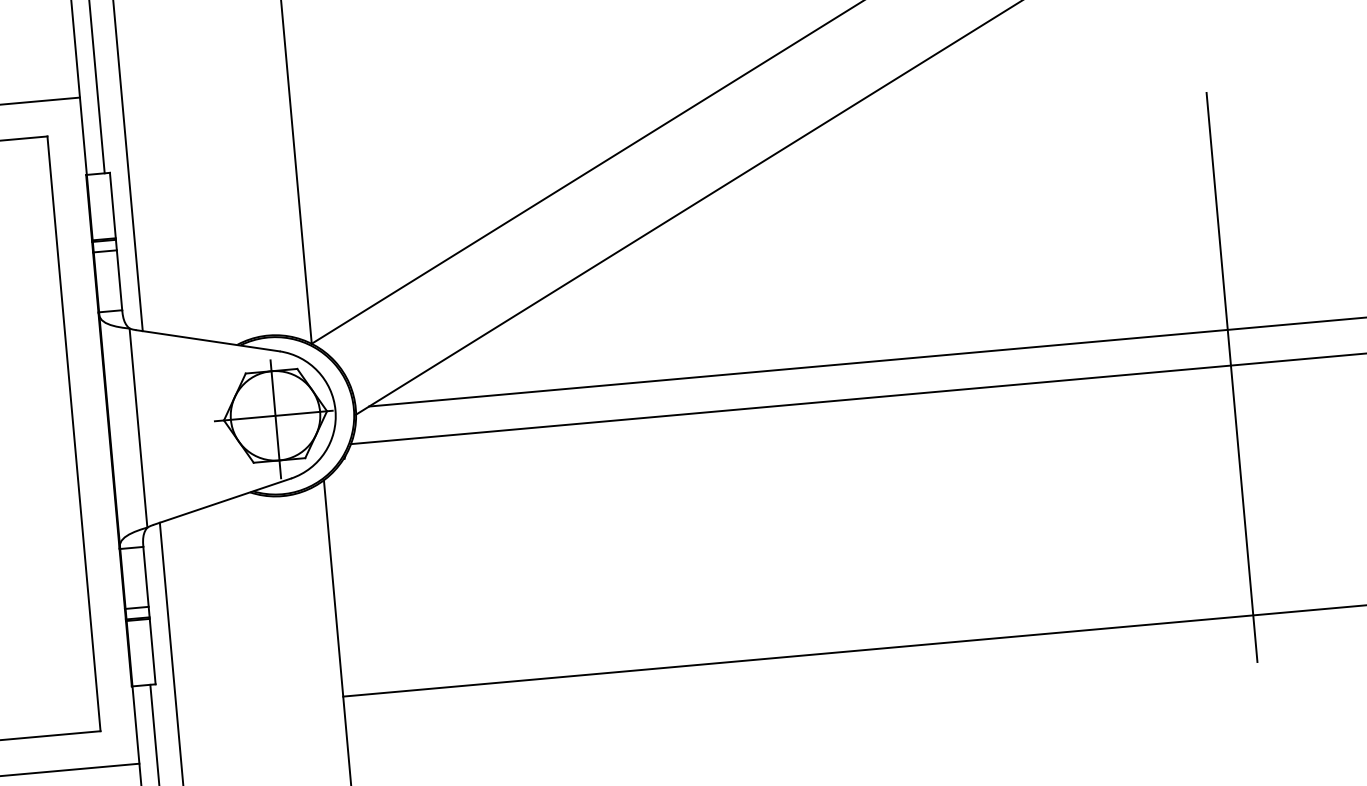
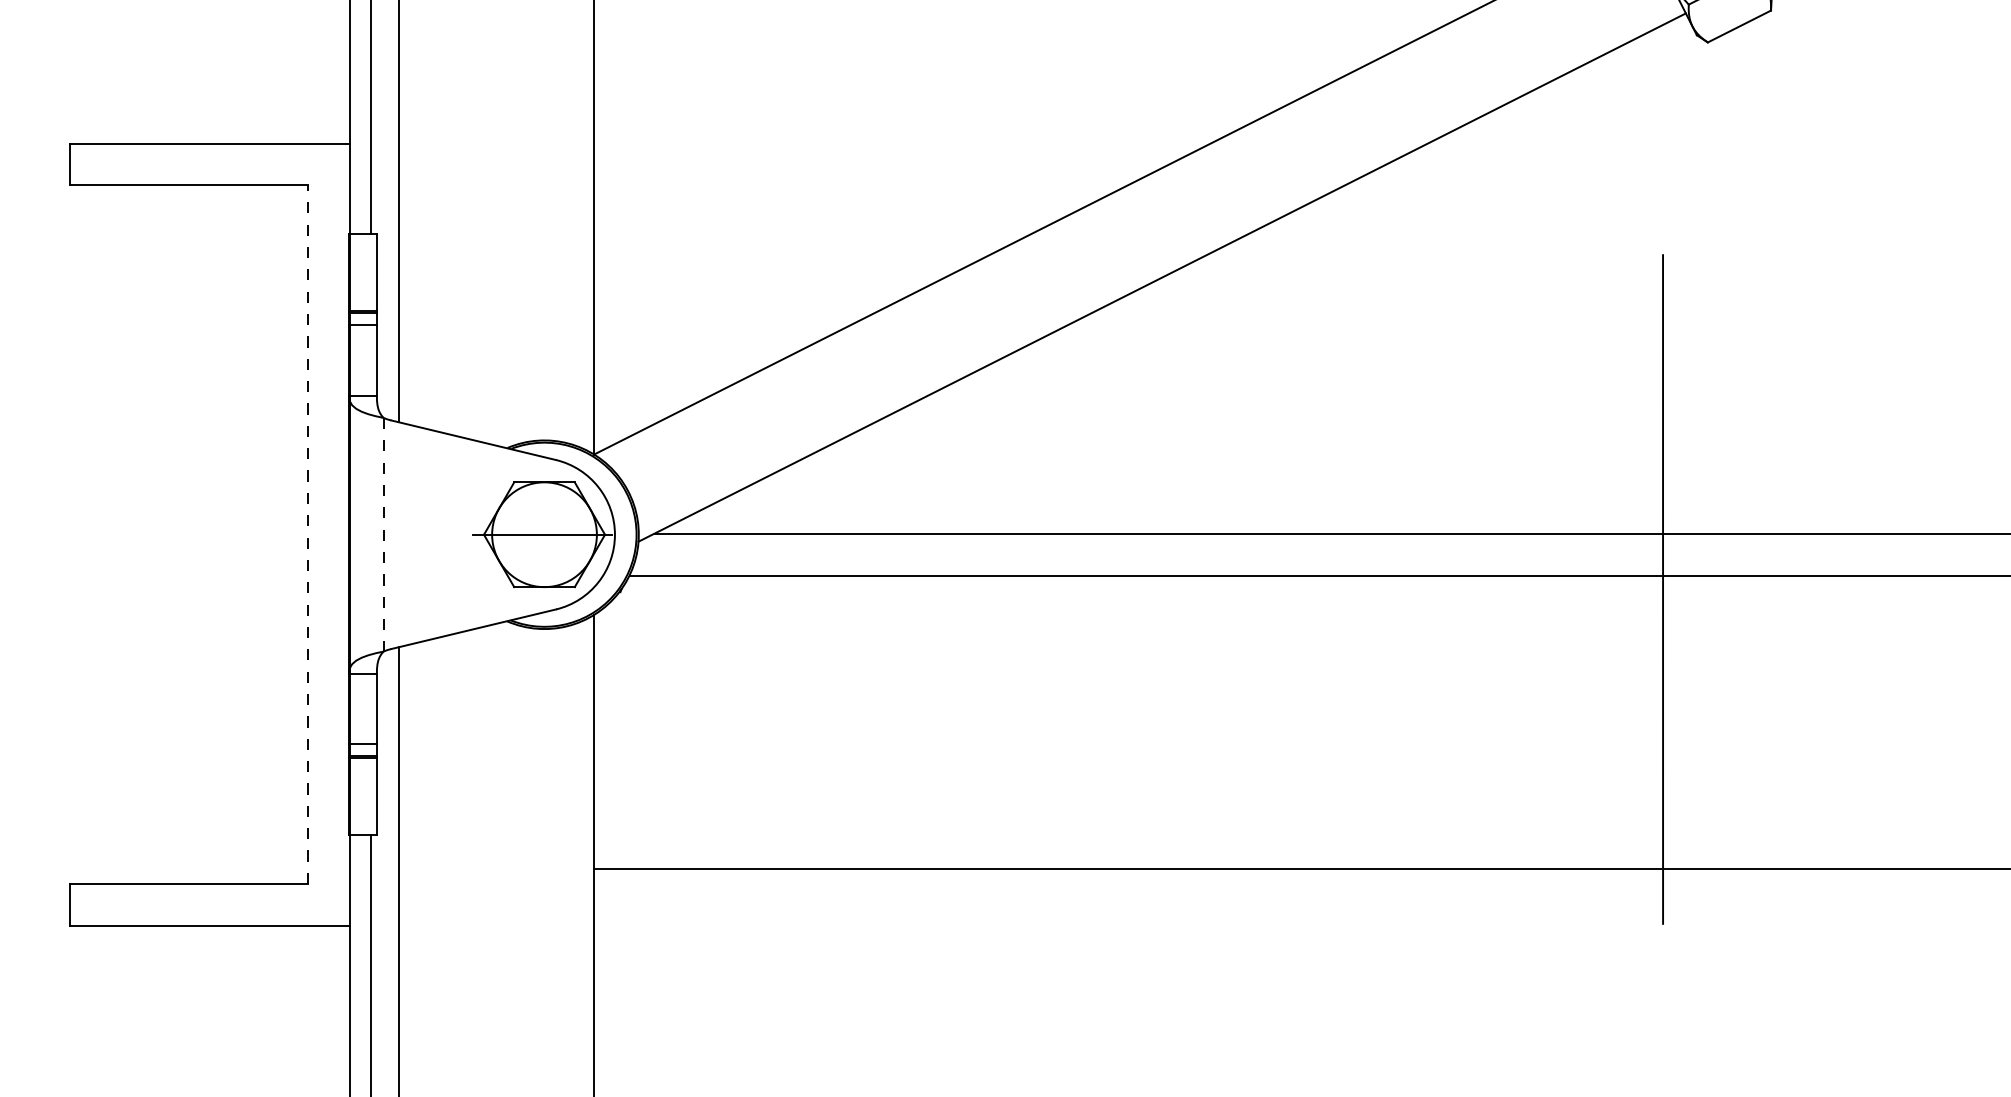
line: (275, 419) -> (544, 538), removed
line: (138, 427) -> (383, 534), solid -> dashed
line: (73, 433) -> (307, 534), solid -> dashed

